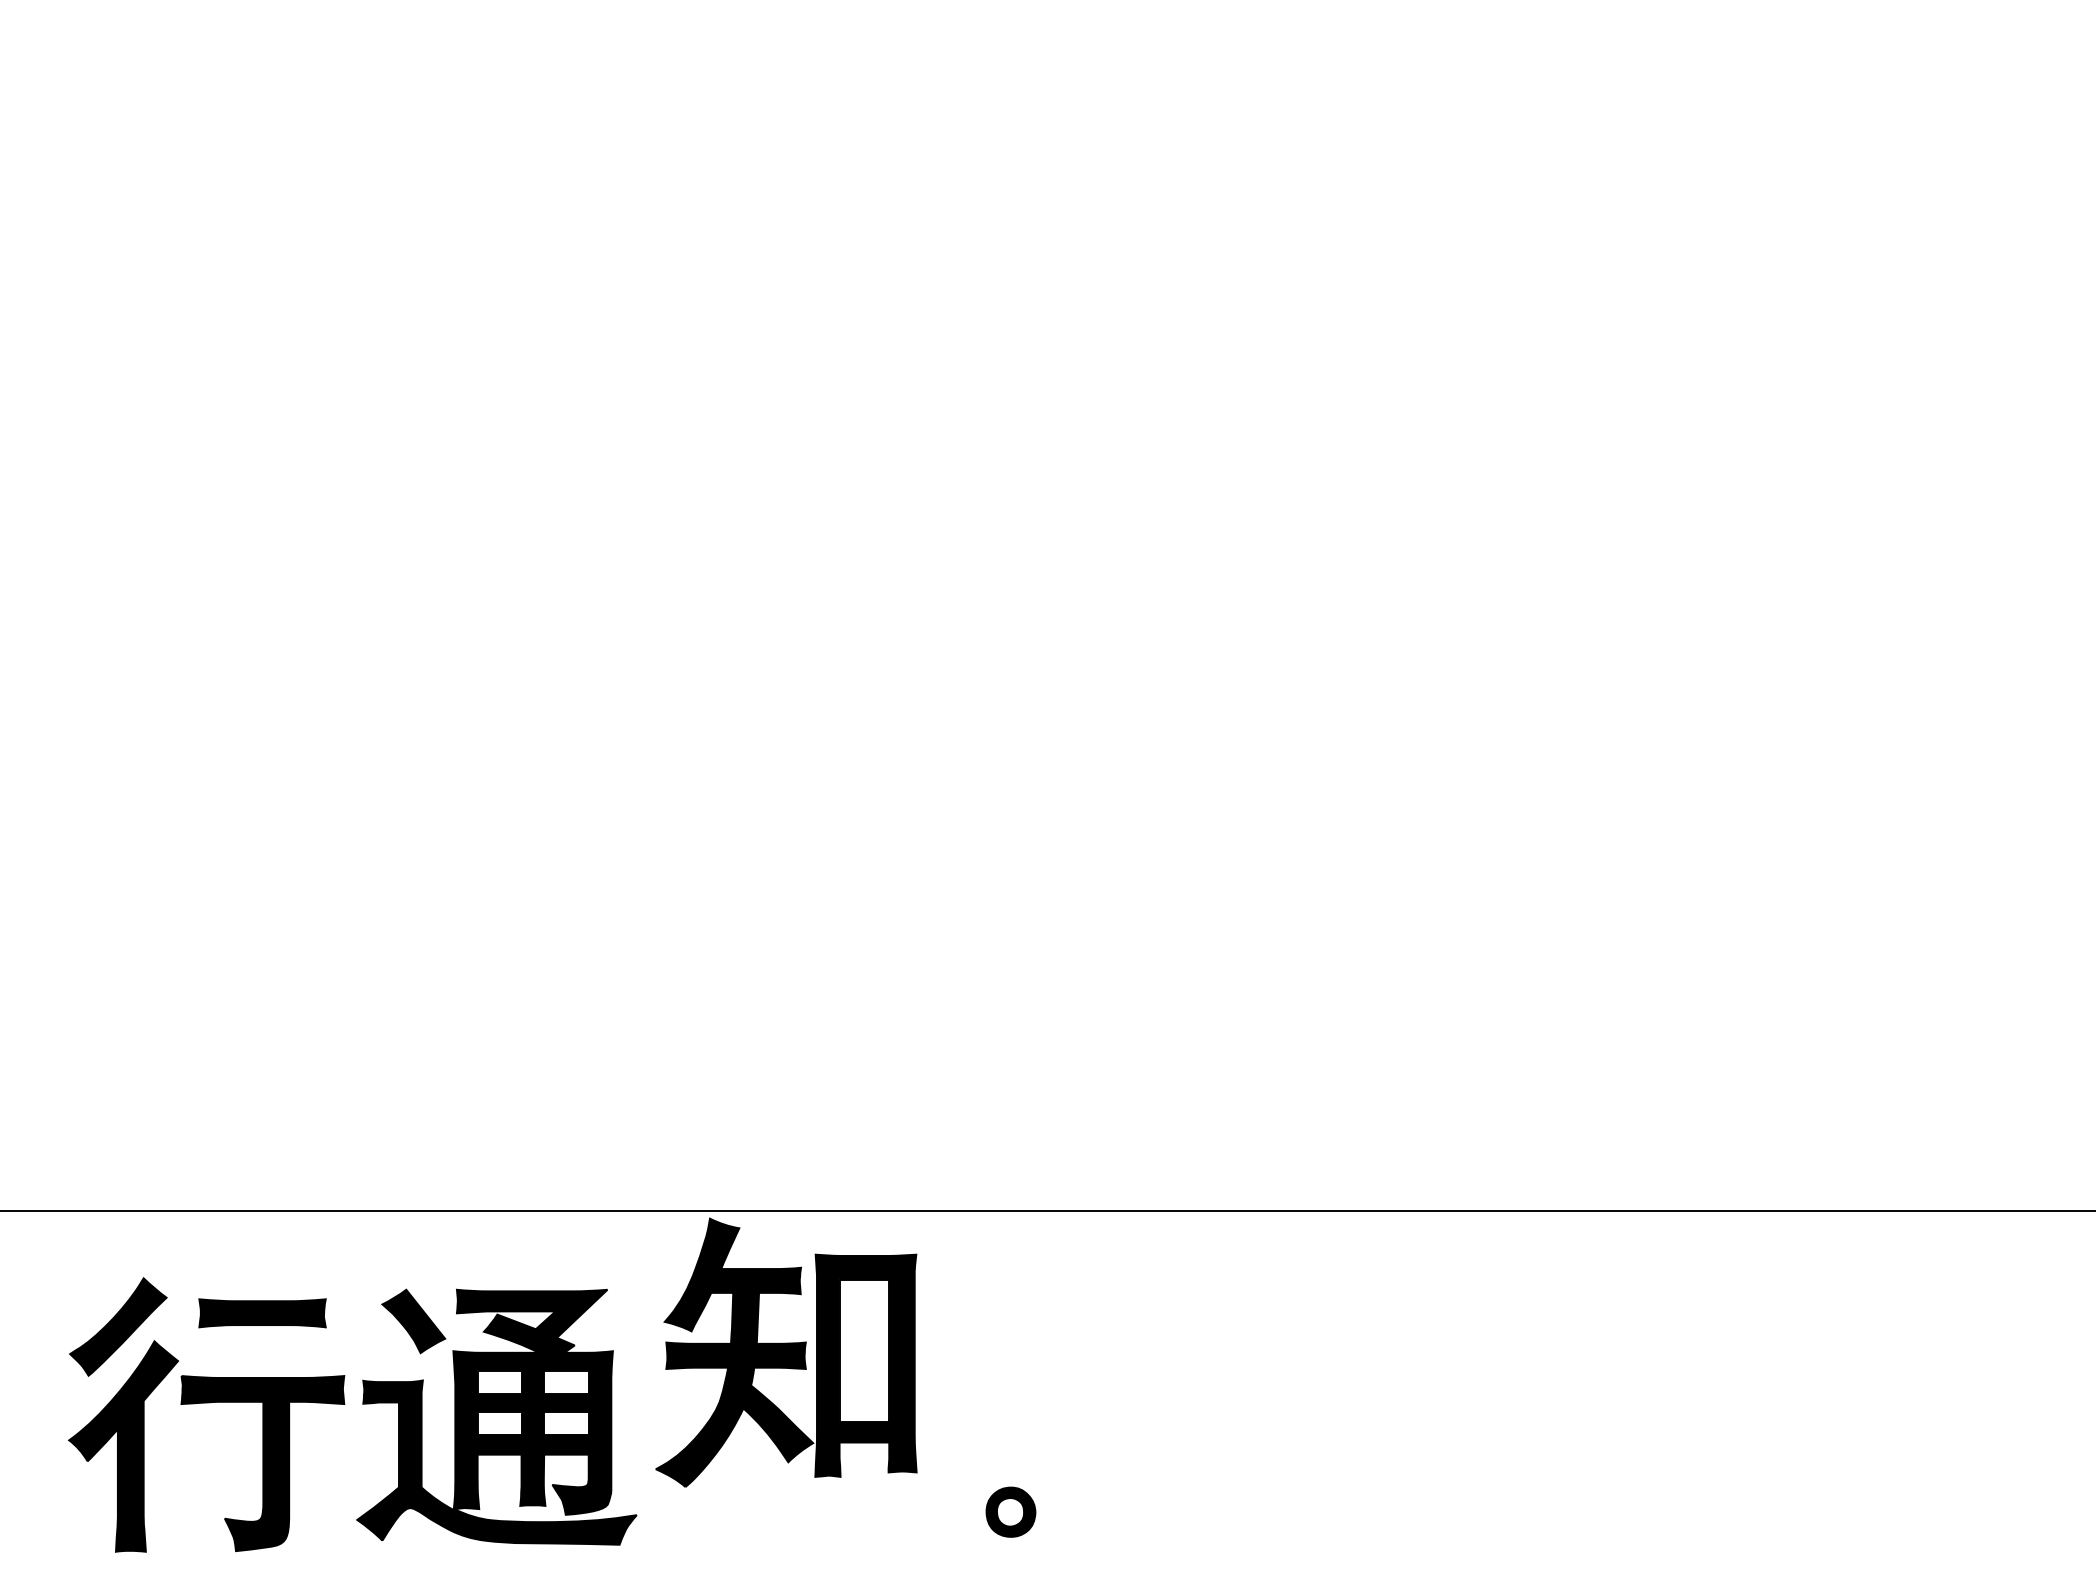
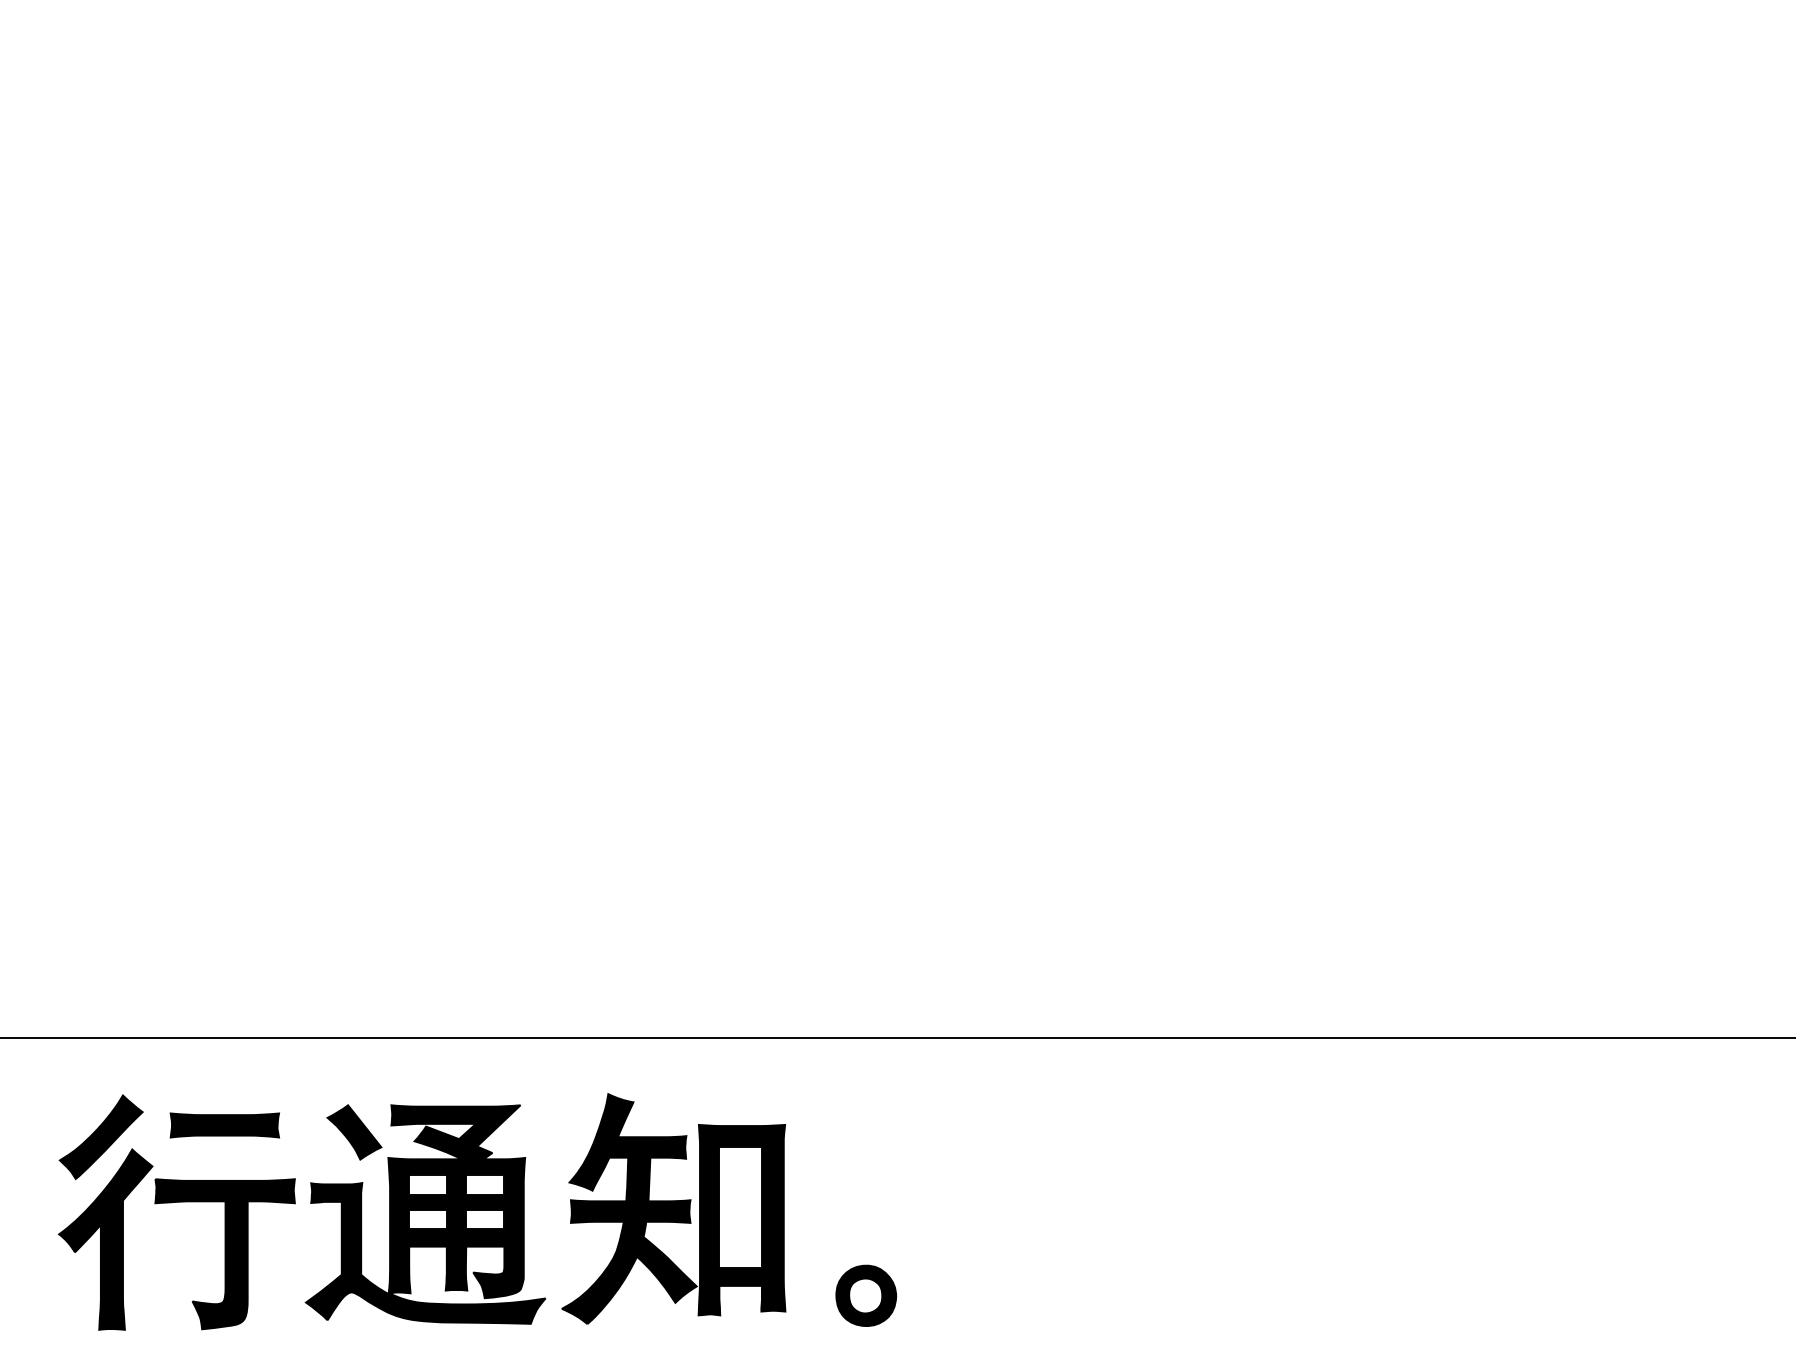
part: (786, 1352) -> (673, 1208), moved
part: (1010, 1512) -> (865, 1296), size x1.43

